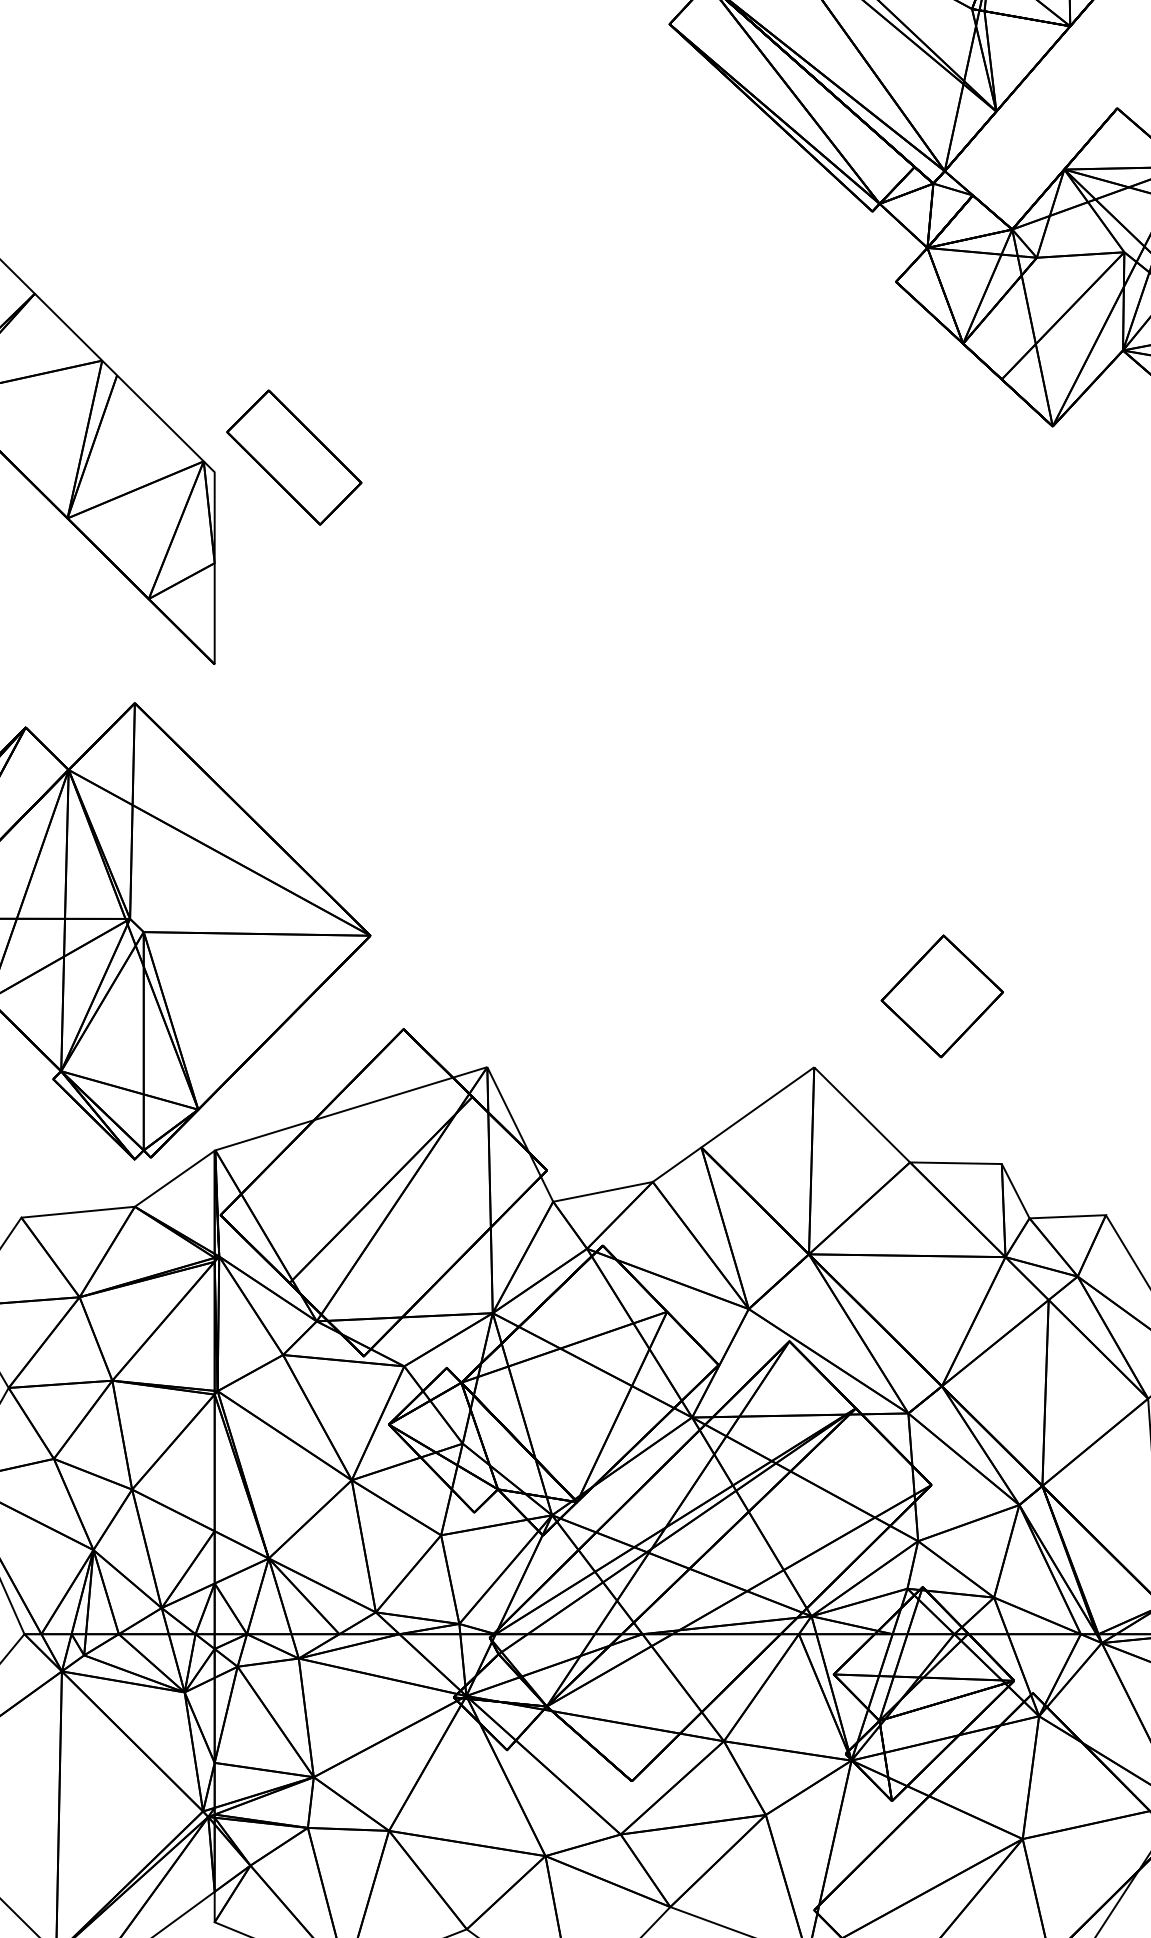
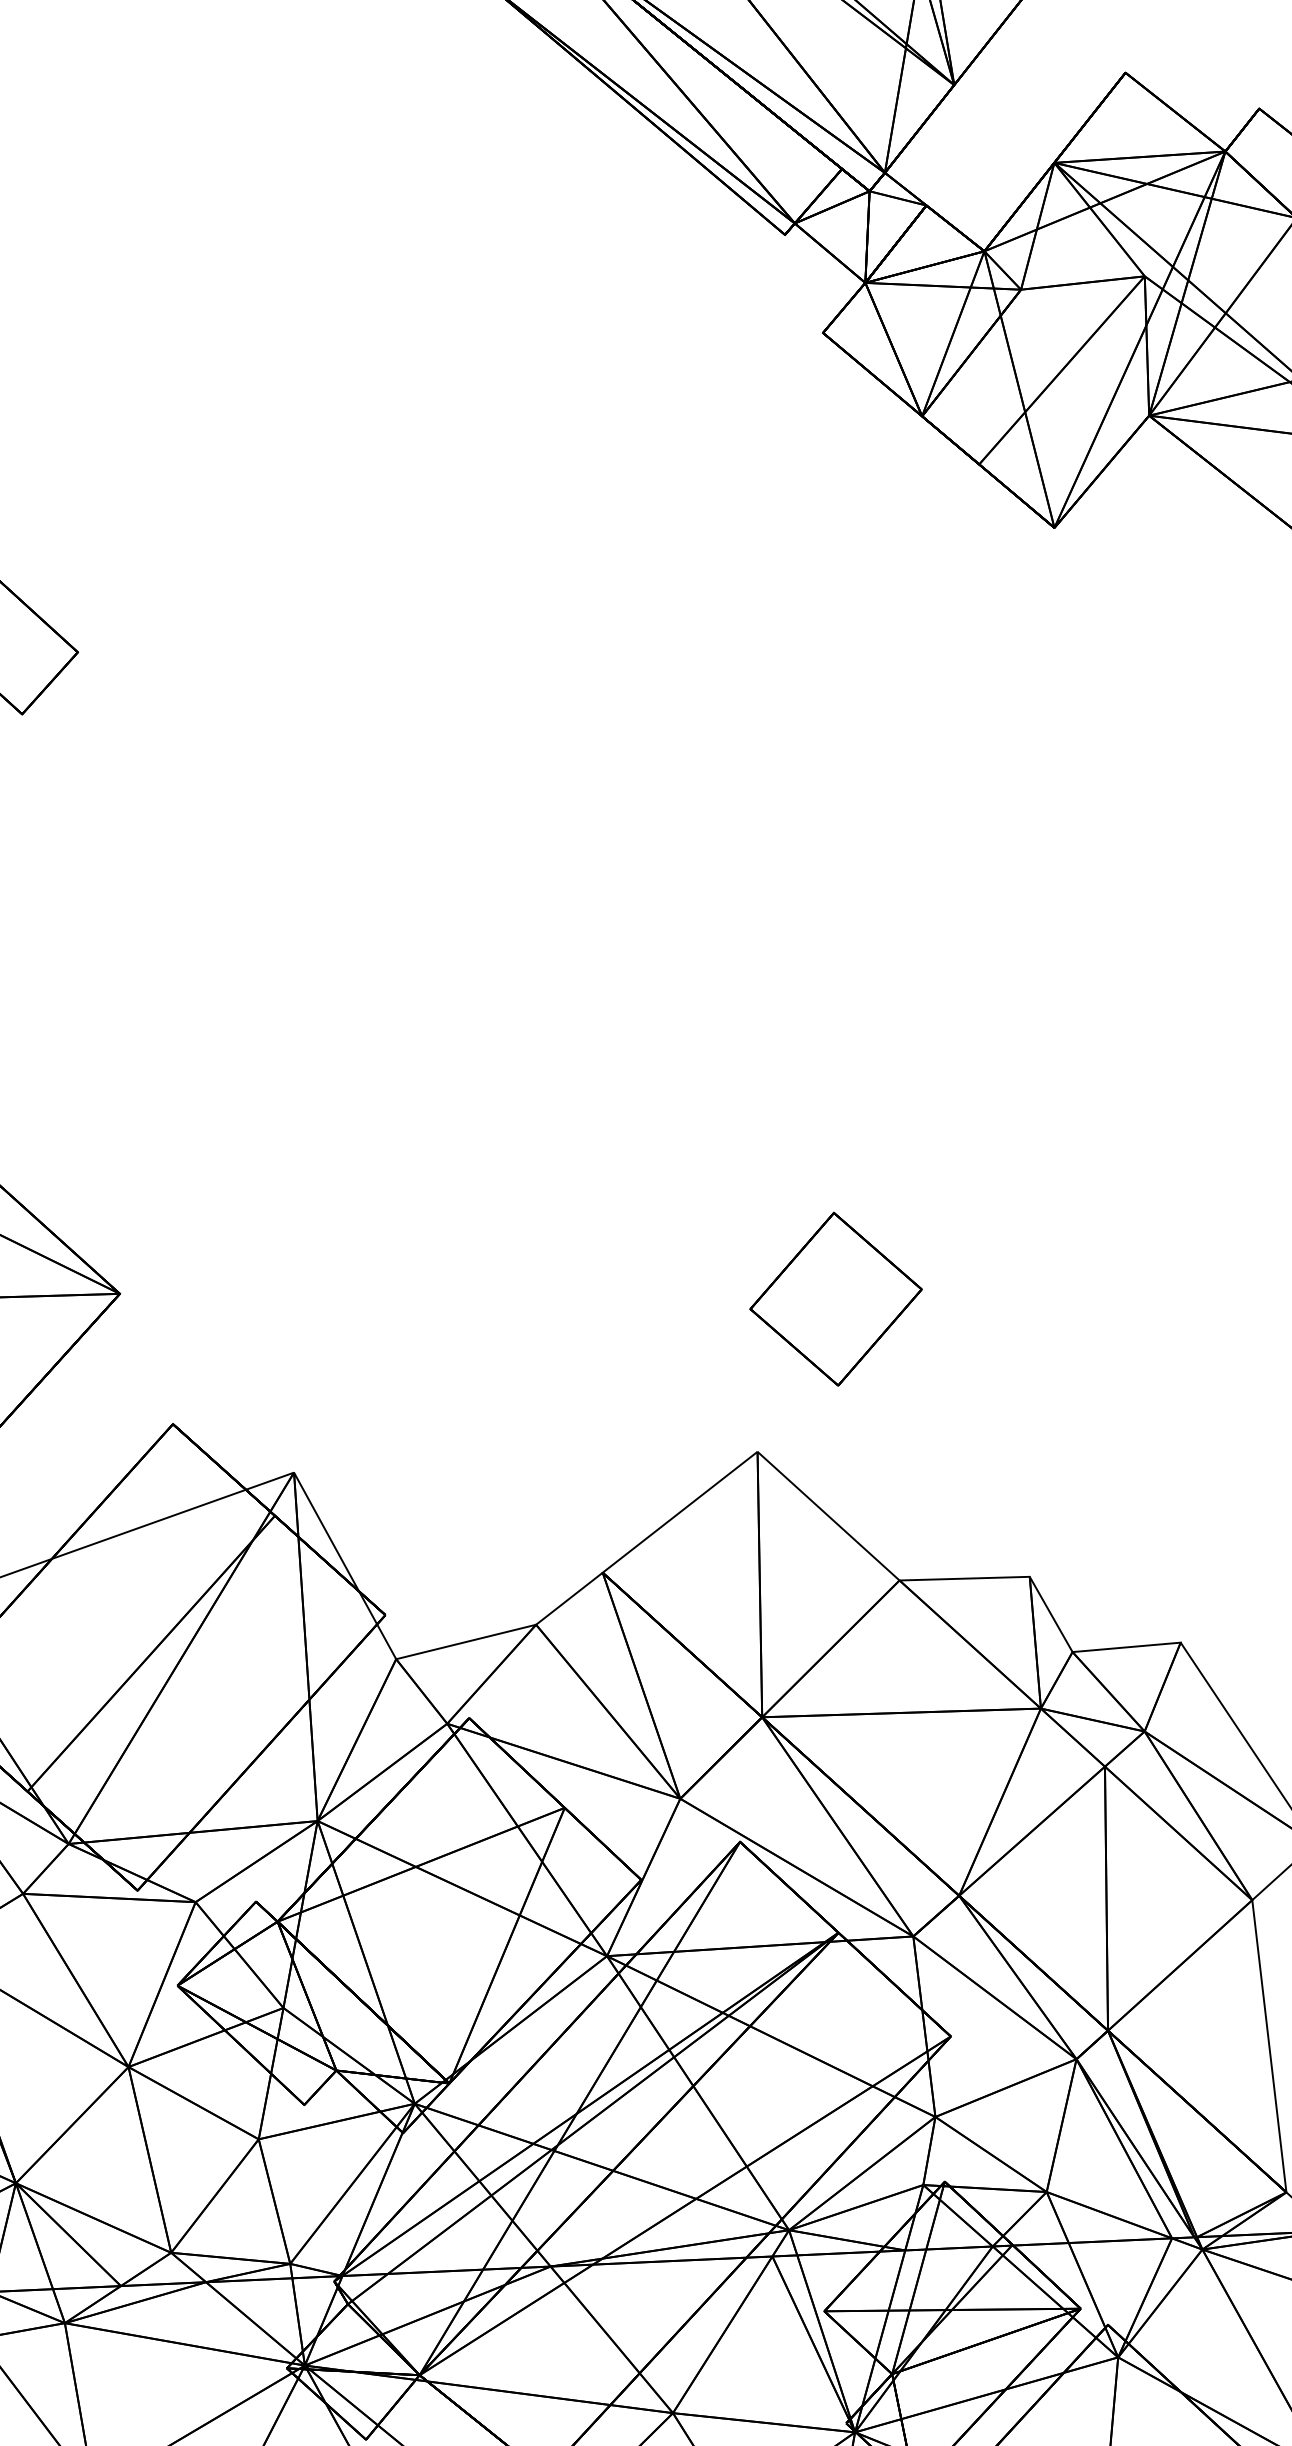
part: (941, 996) -> (834, 1299), moved

